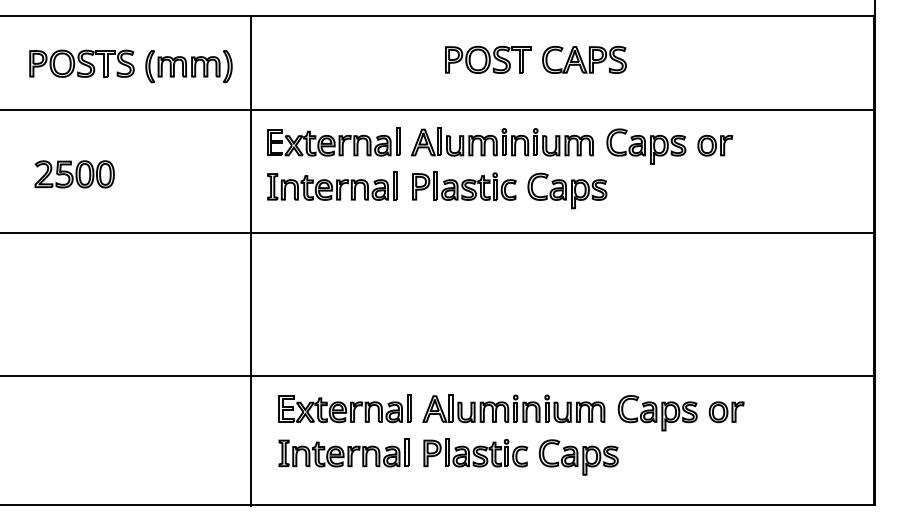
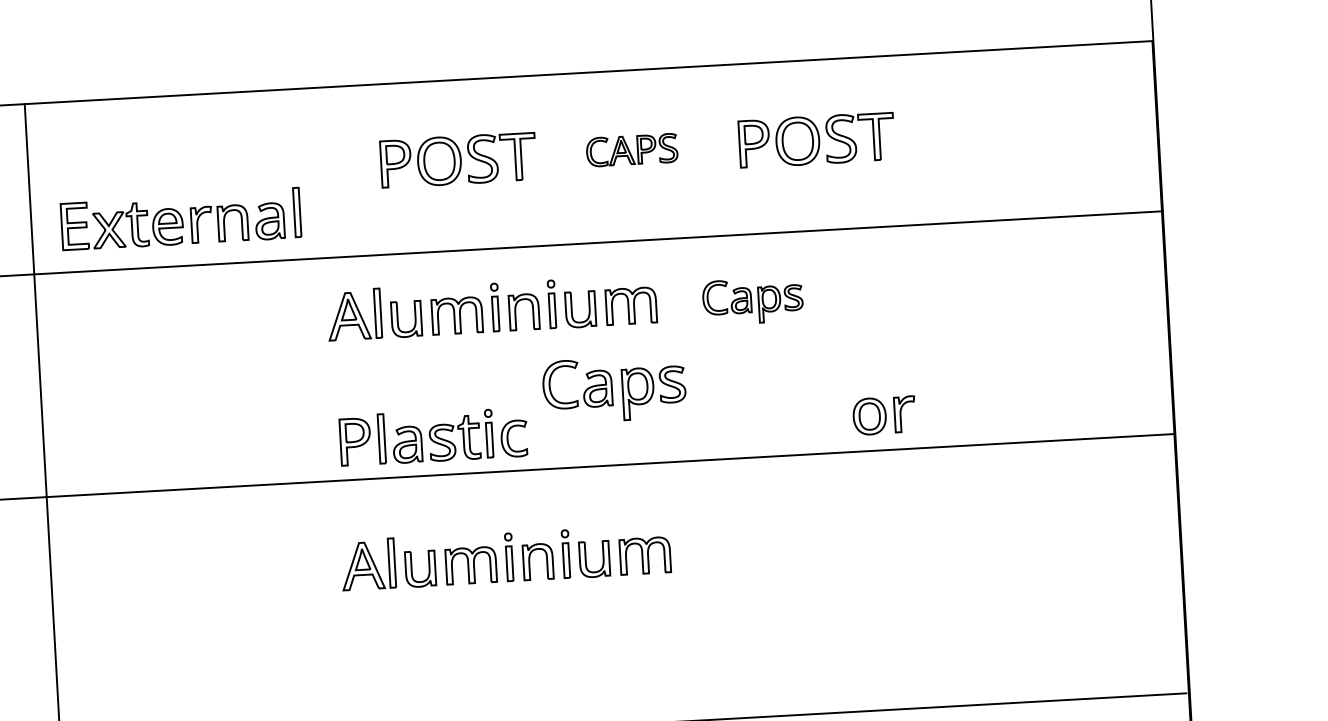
part: (584, 59) -> (632, 149), size x0.6
part: (686, 59) -> (816, 139), added
part: (333, 141) -> (180, 218), moved
part: (715, 145) -> (884, 415), moved
part: (646, 146) -> (753, 300), size x0.7
part: (332, 185) -> (188, 403), removed
part: (464, 185) -> (433, 435), moved
part: (502, 279) -> (505, 556), added

